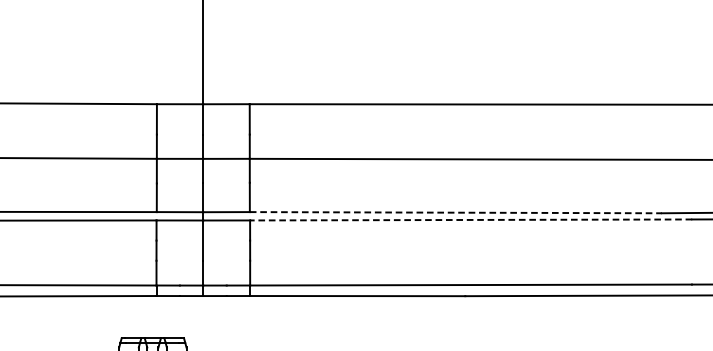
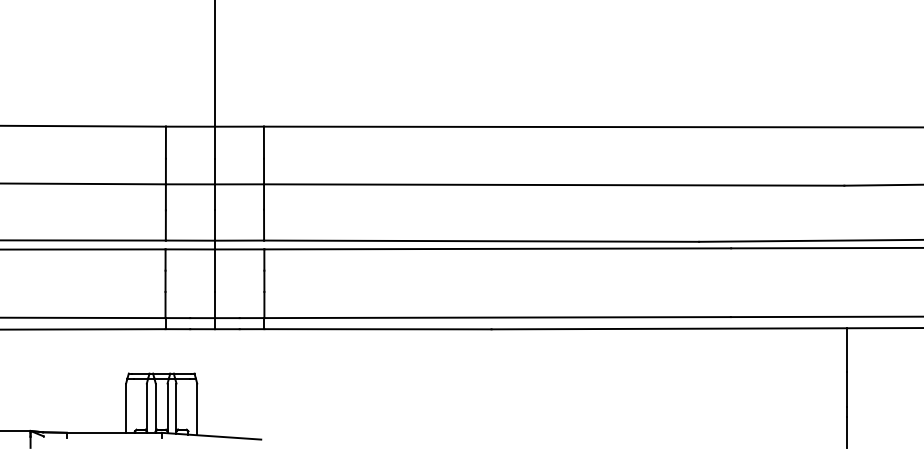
line: (456, 212) -> (482, 241), dashed -> solid
line: (470, 219) -> (497, 248), dashed -> solid

